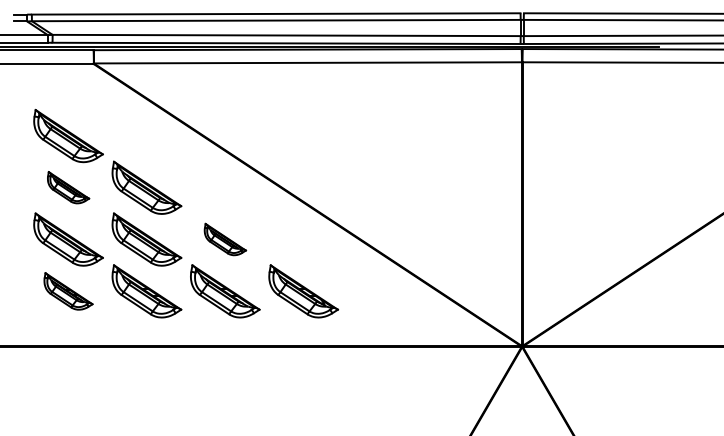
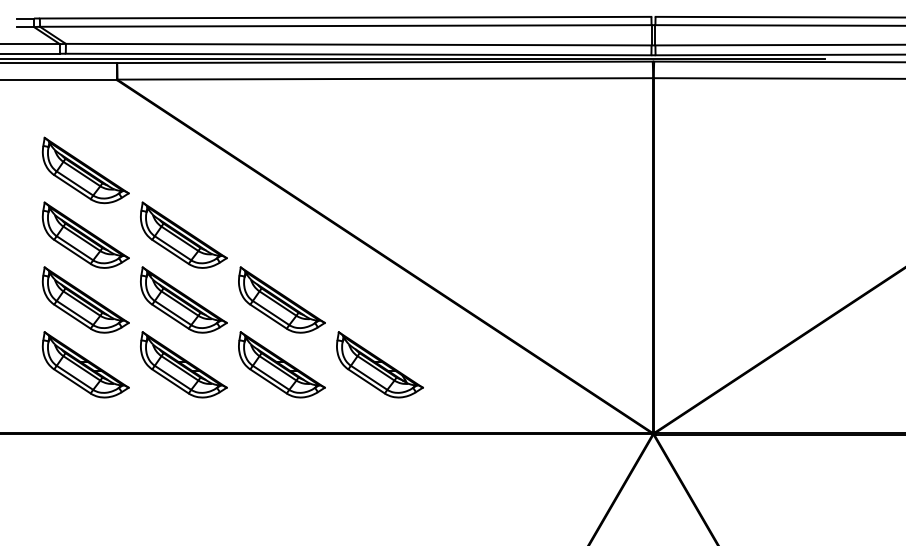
part: (68, 187) -> (85, 234), size x1.67
part: (225, 239) -> (282, 299), size x1.67
part: (68, 291) -> (85, 364), size x1.43

